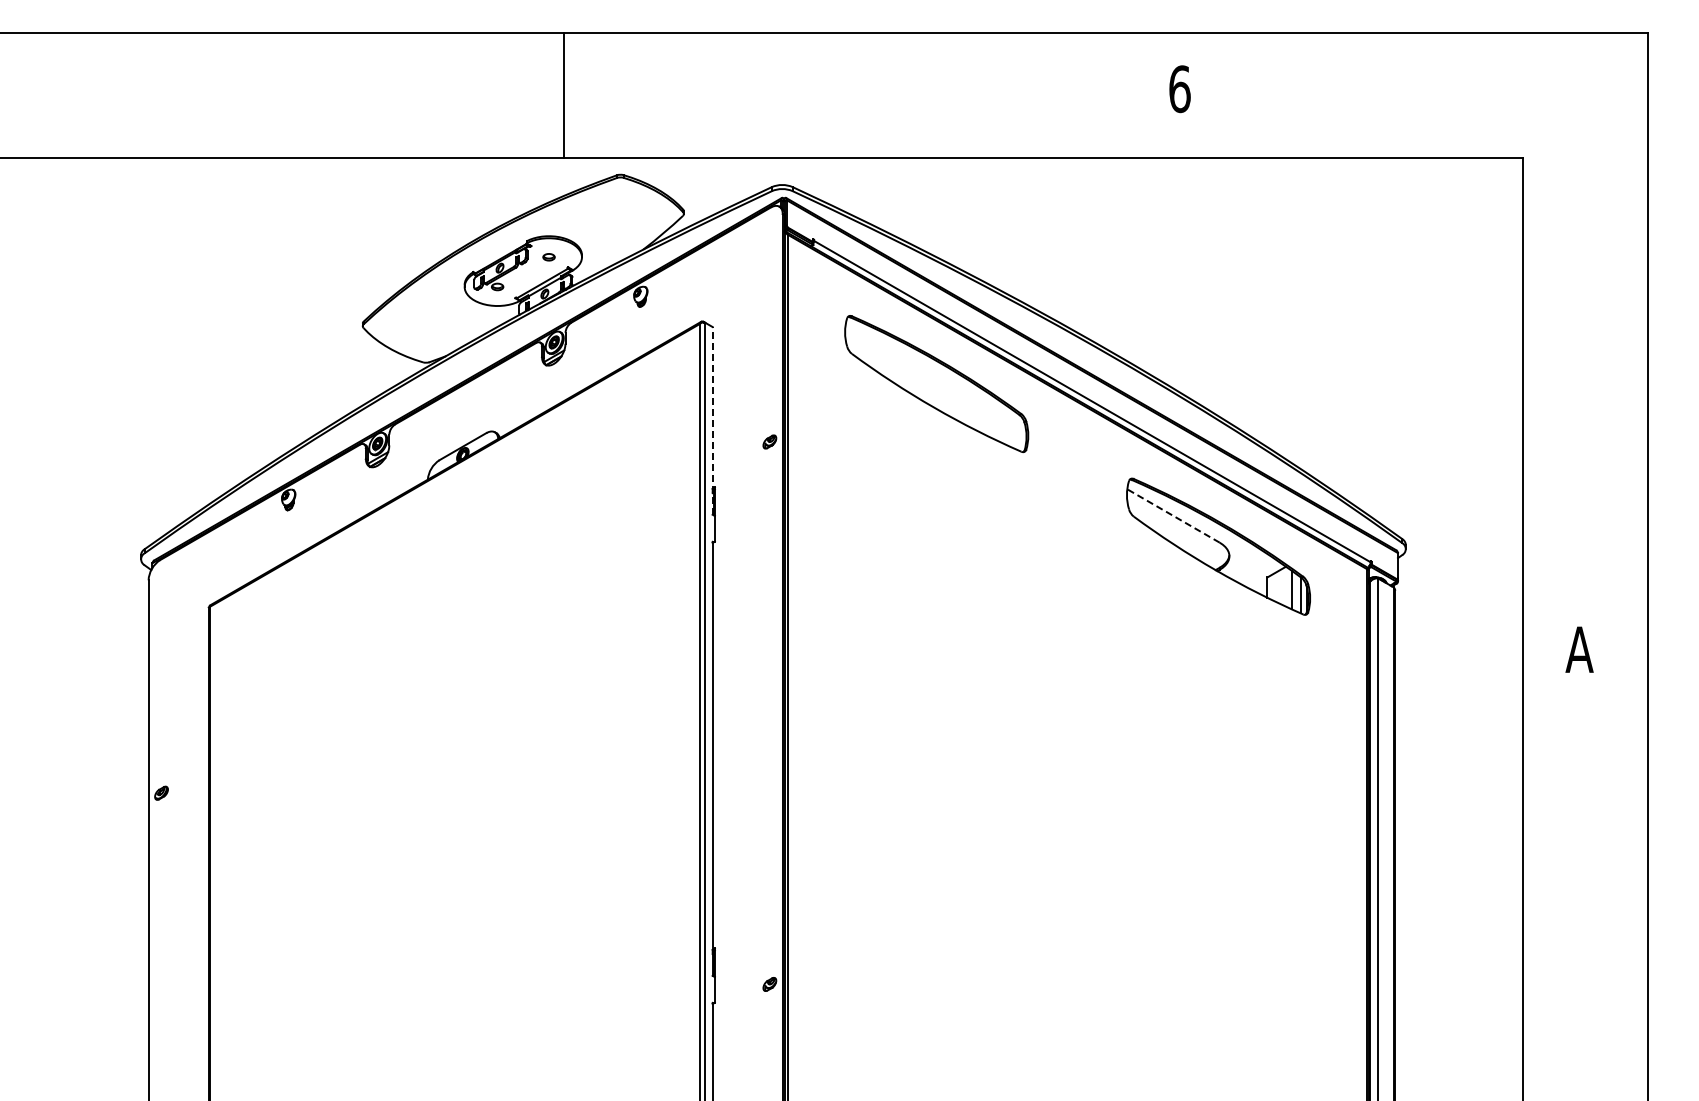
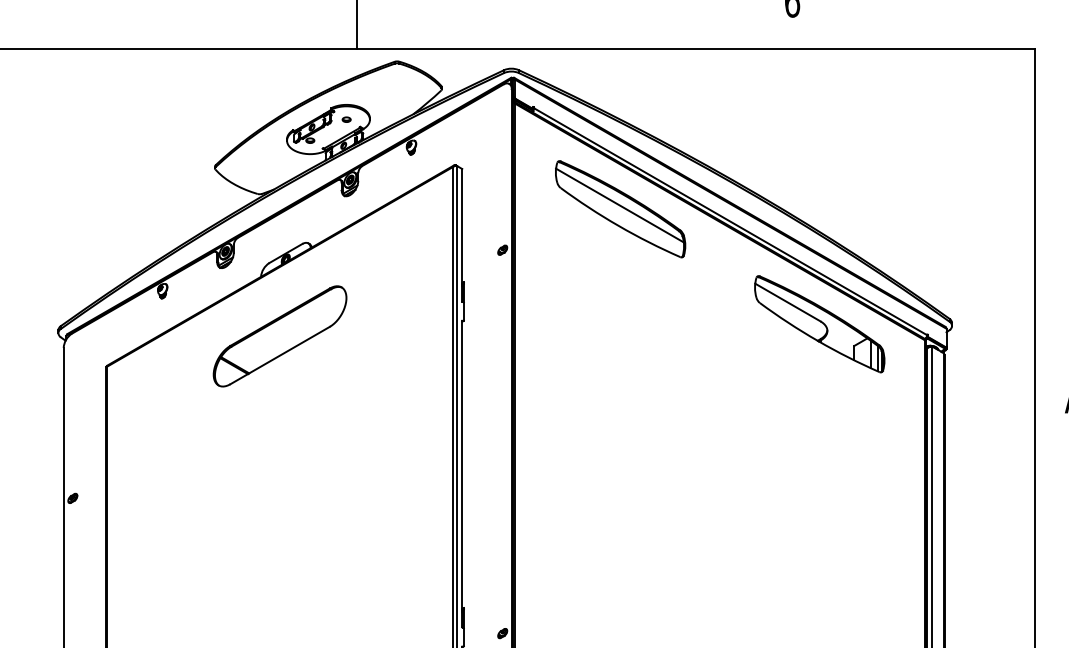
line: (935, 378) -> (619, 205), added
line: (712, 420) -> (462, 235), dashed -> solid
line: (1173, 515) -> (787, 302), dashed -> solid
part: (454, 563) -> (279, 336), added

